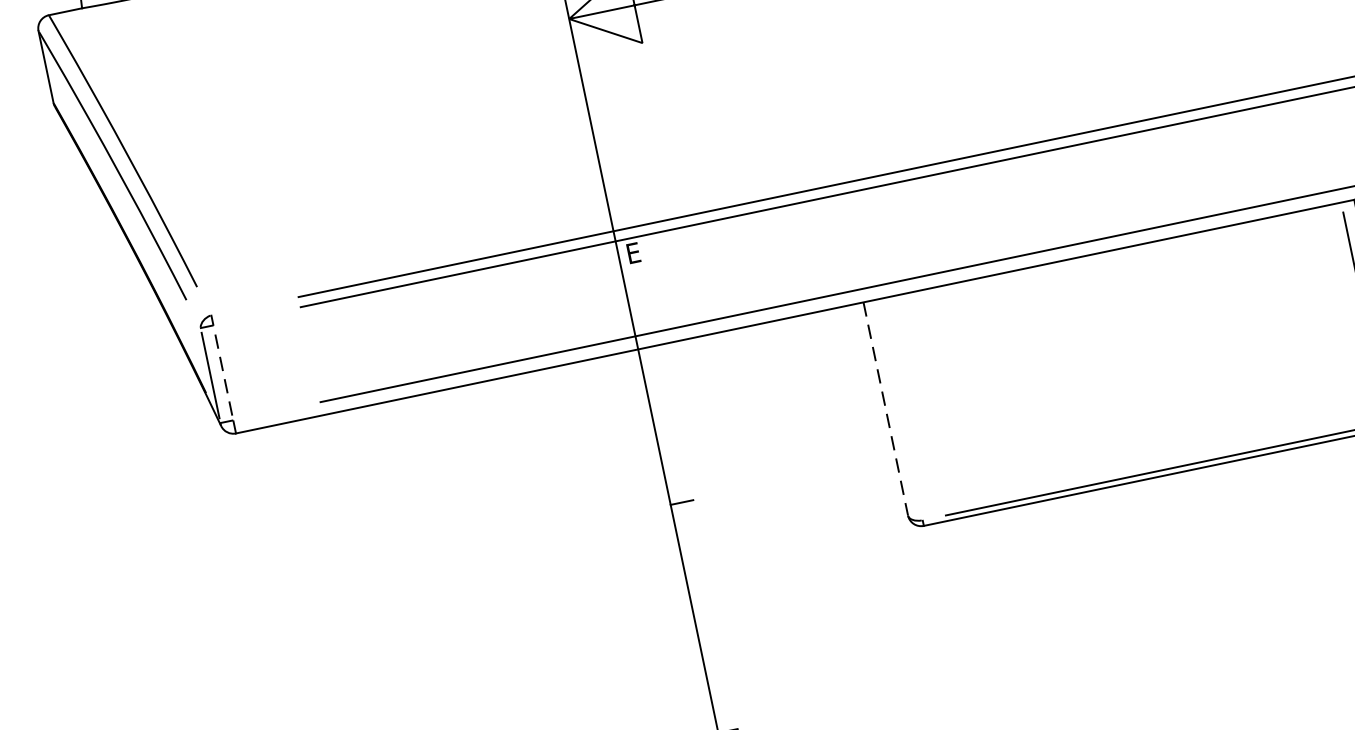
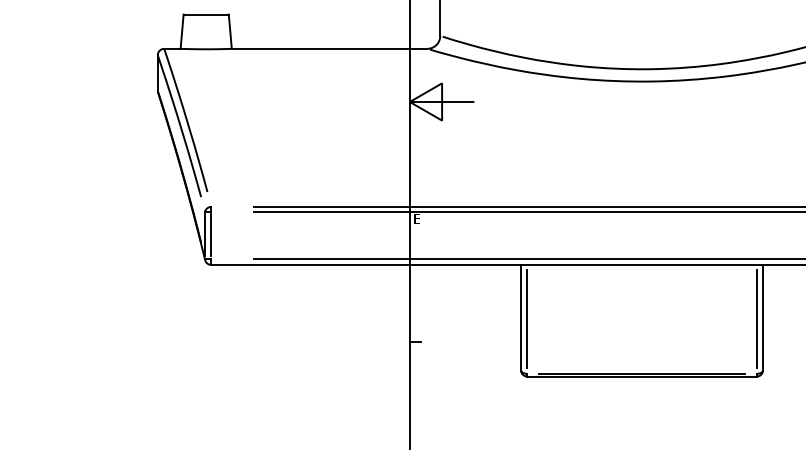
line: (223, 371) -> (211, 234), dashed -> solid
line: (884, 408) -> (520, 317), dashed -> solid
line: (899, 408) -> (527, 318), added

